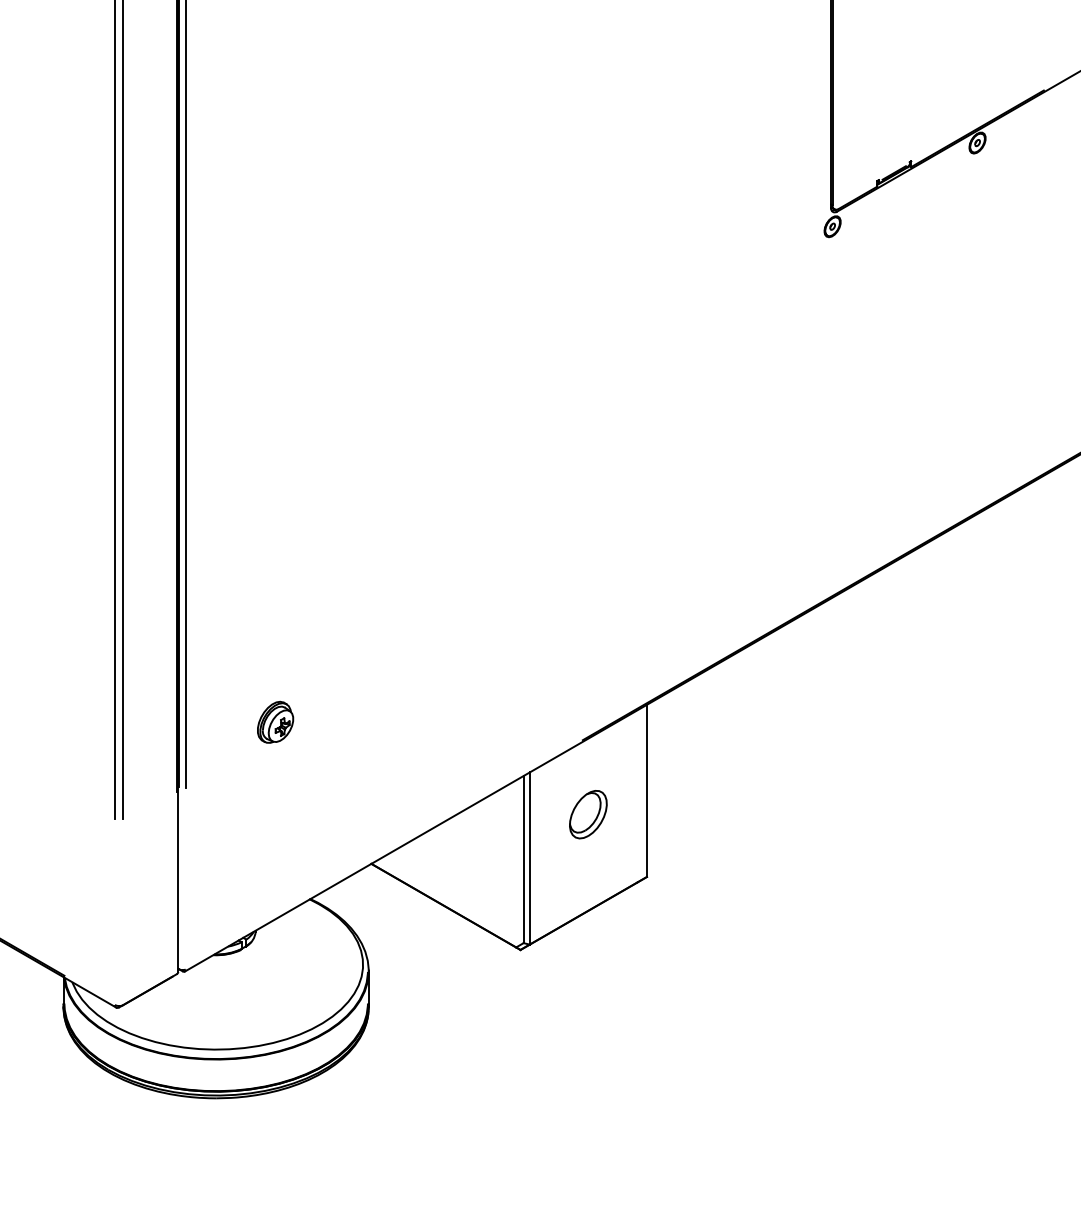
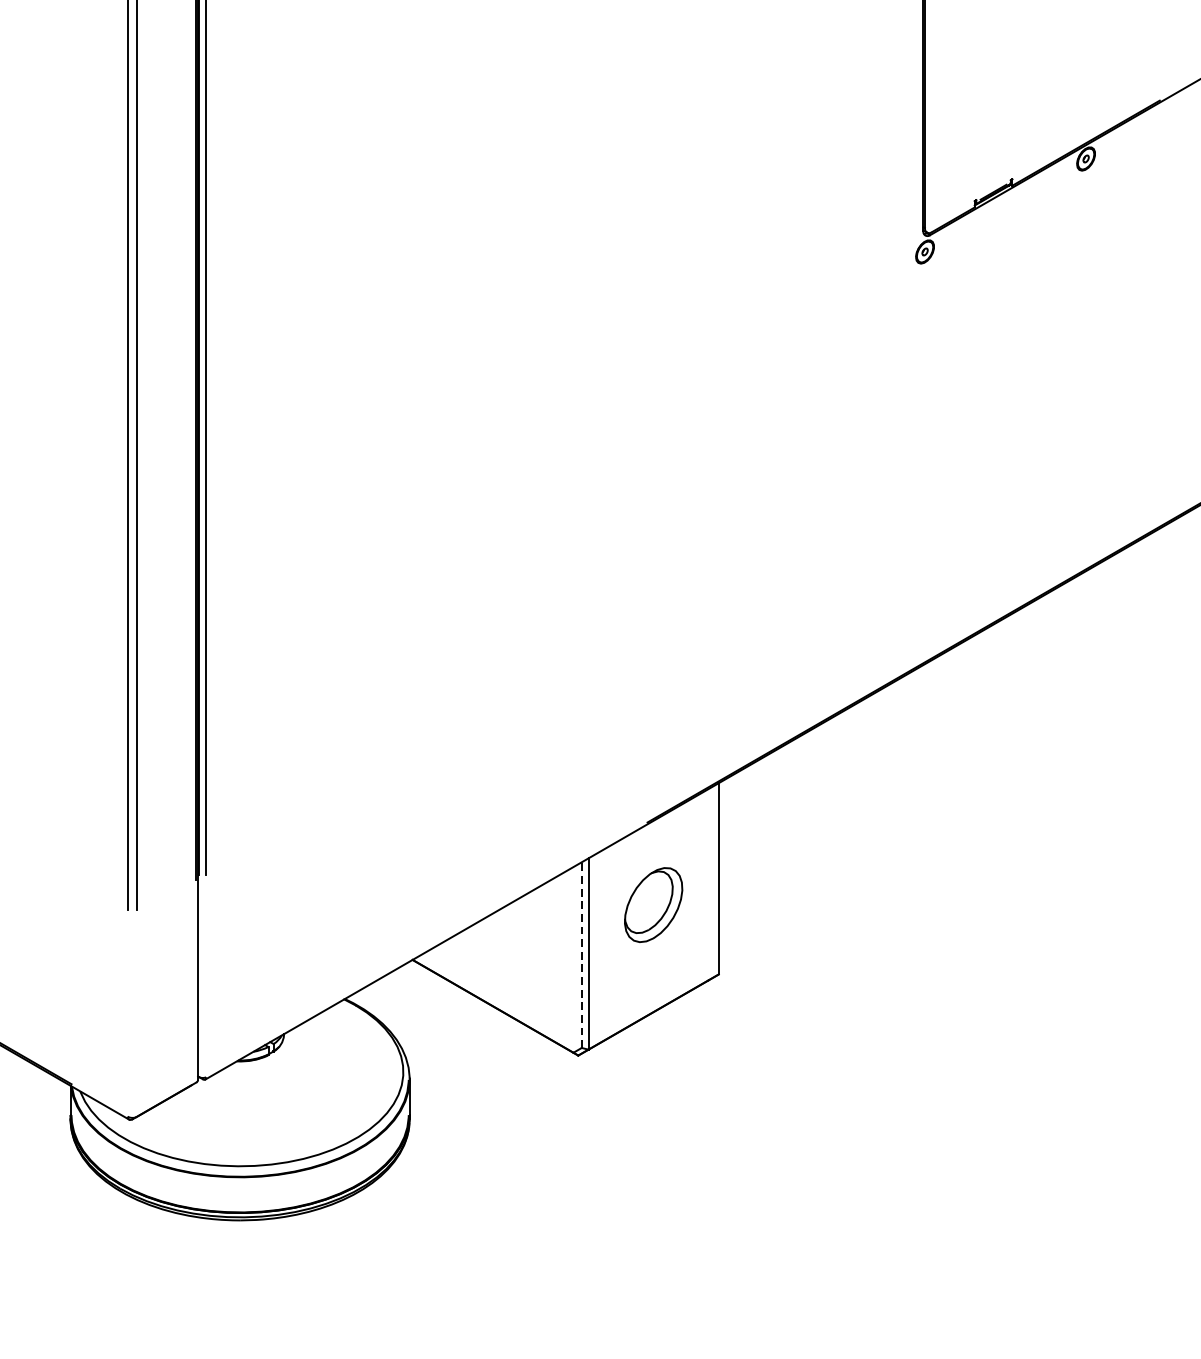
part: (275, 721) -> (306, 801), removed
part: (588, 814) -> (653, 905), size x1.4
line: (523, 859) -> (581, 955), solid -> dashed

